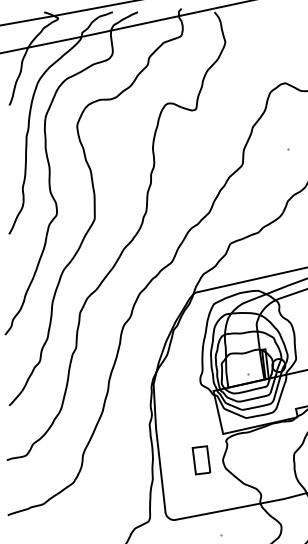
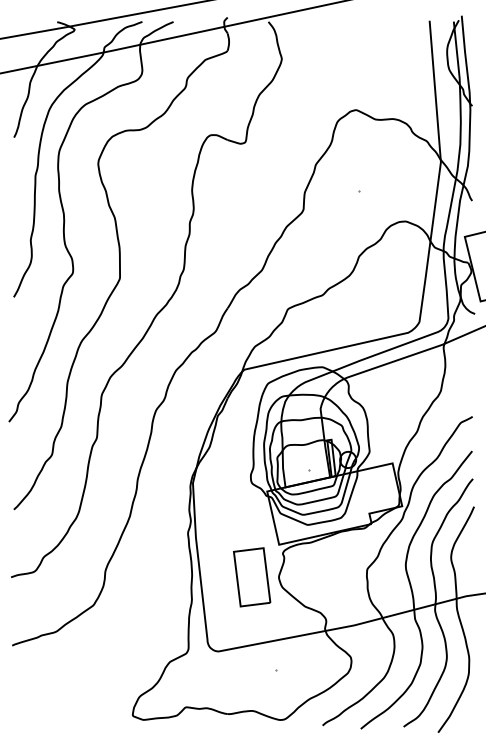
part: (201, 460) -> (252, 577), size x1.67

